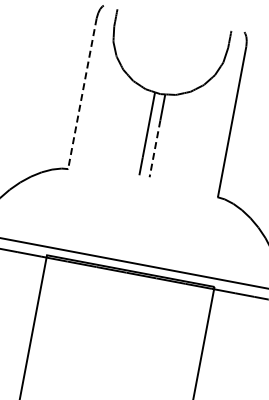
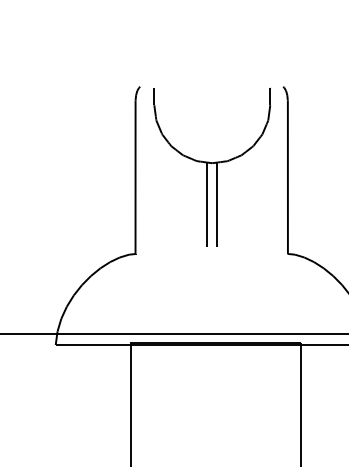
line: (82, 93) -> (135, 177), dashed -> solid
line: (155, 149) -> (217, 218), dashed -> solid

